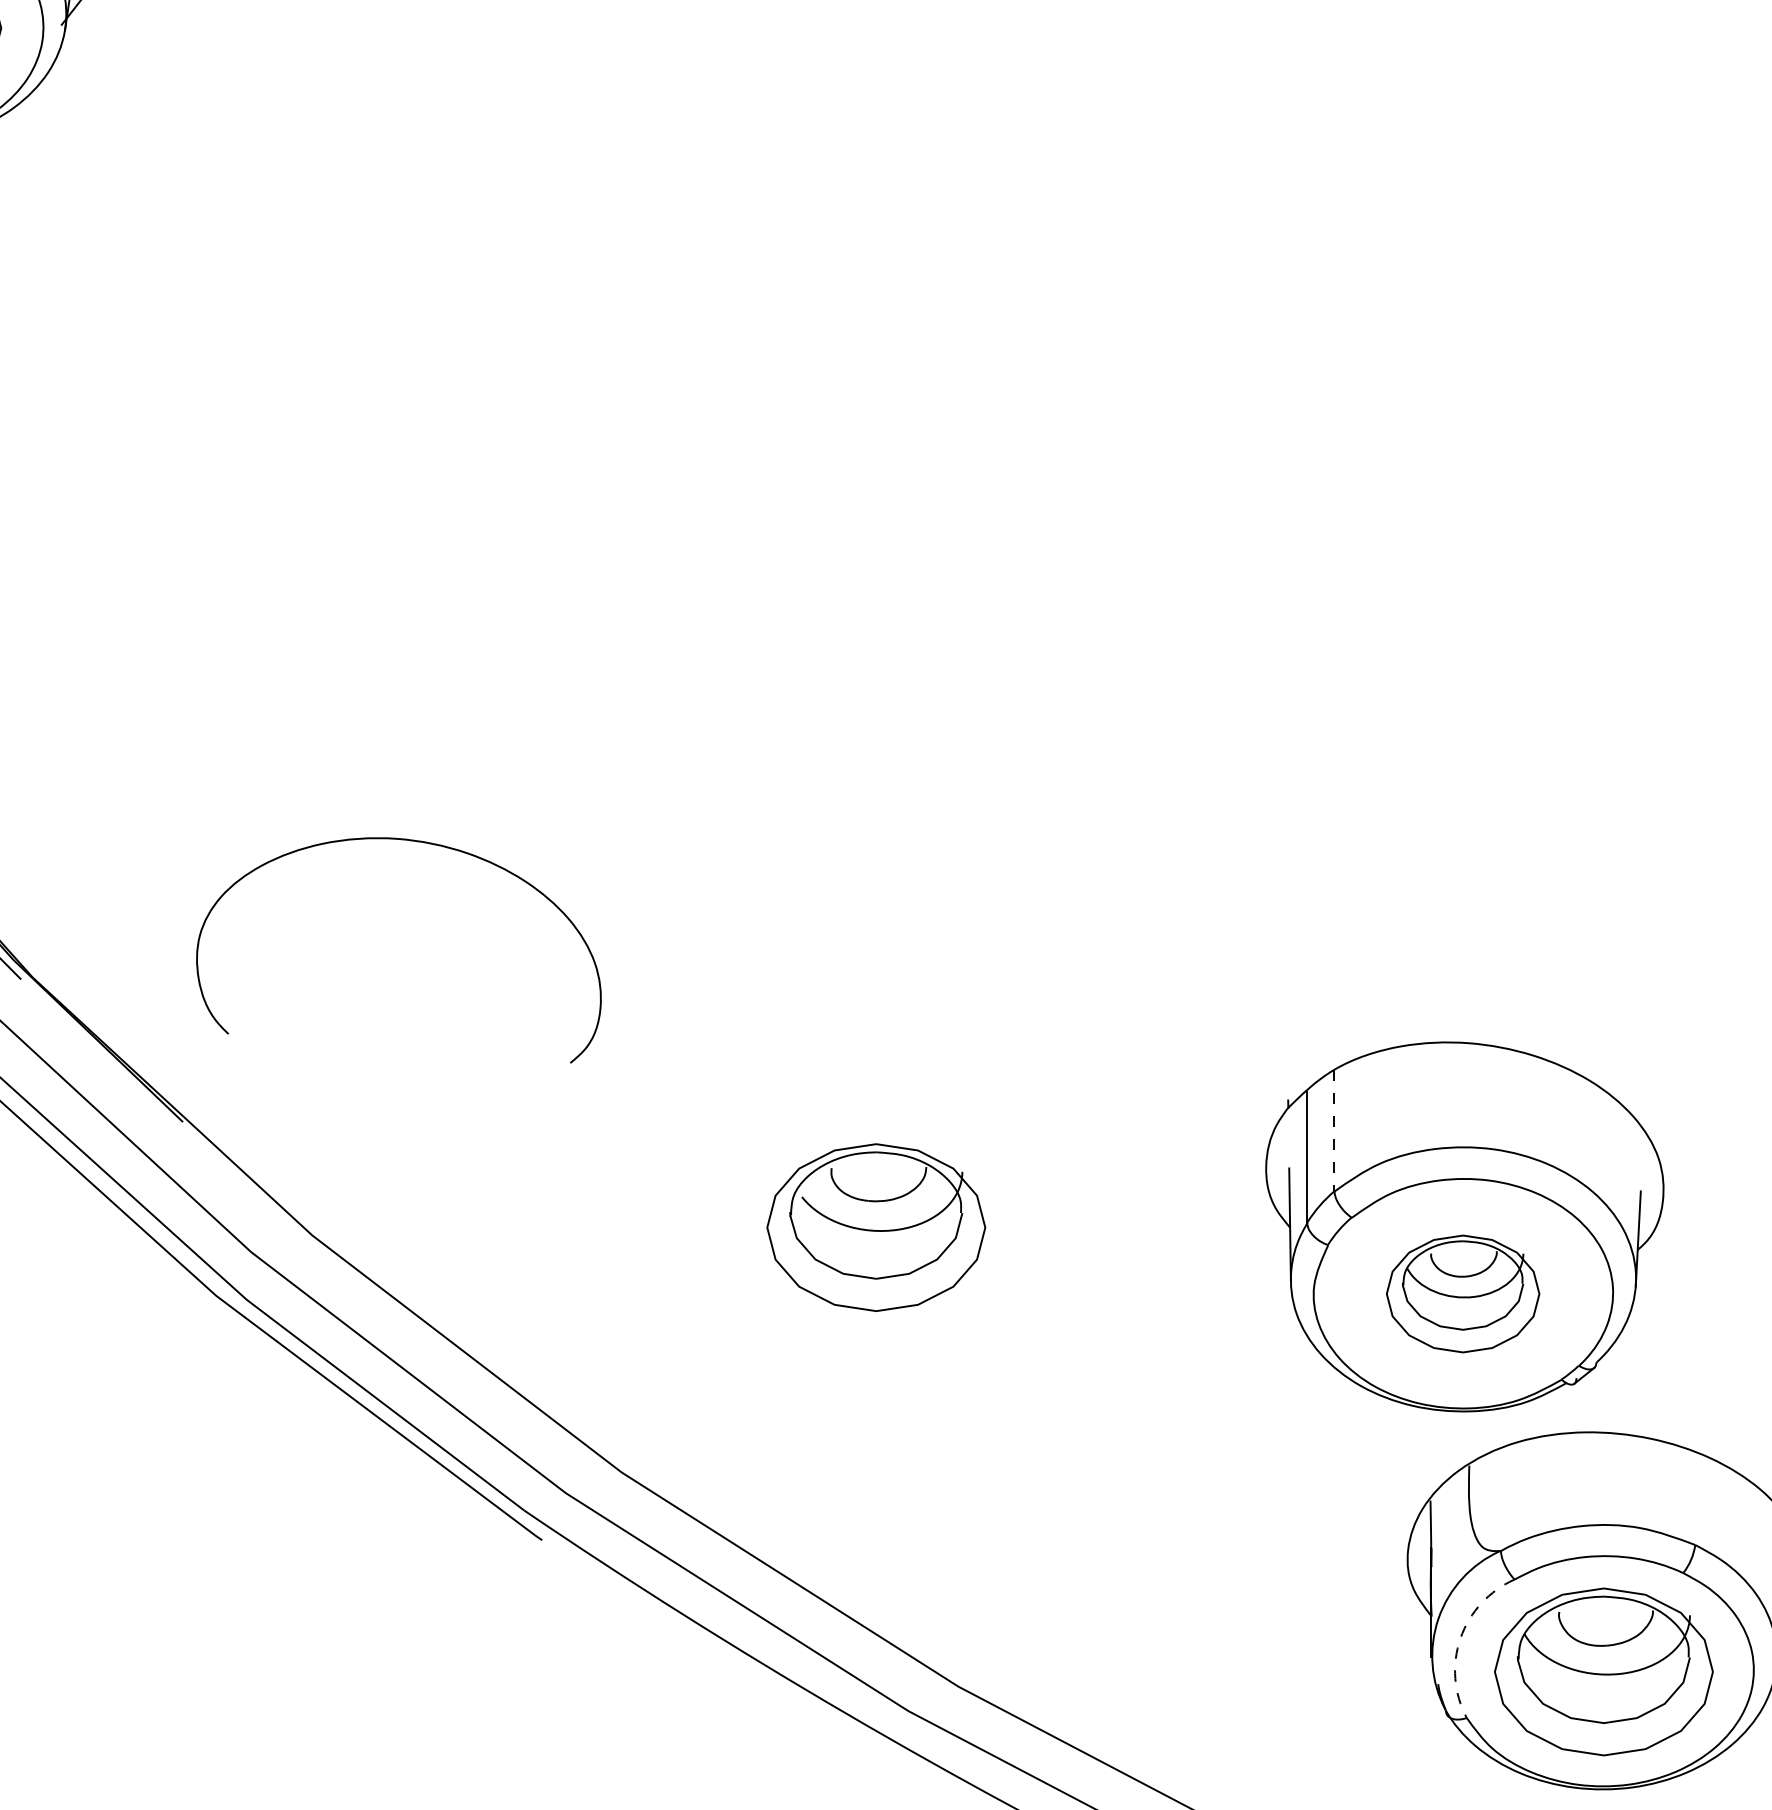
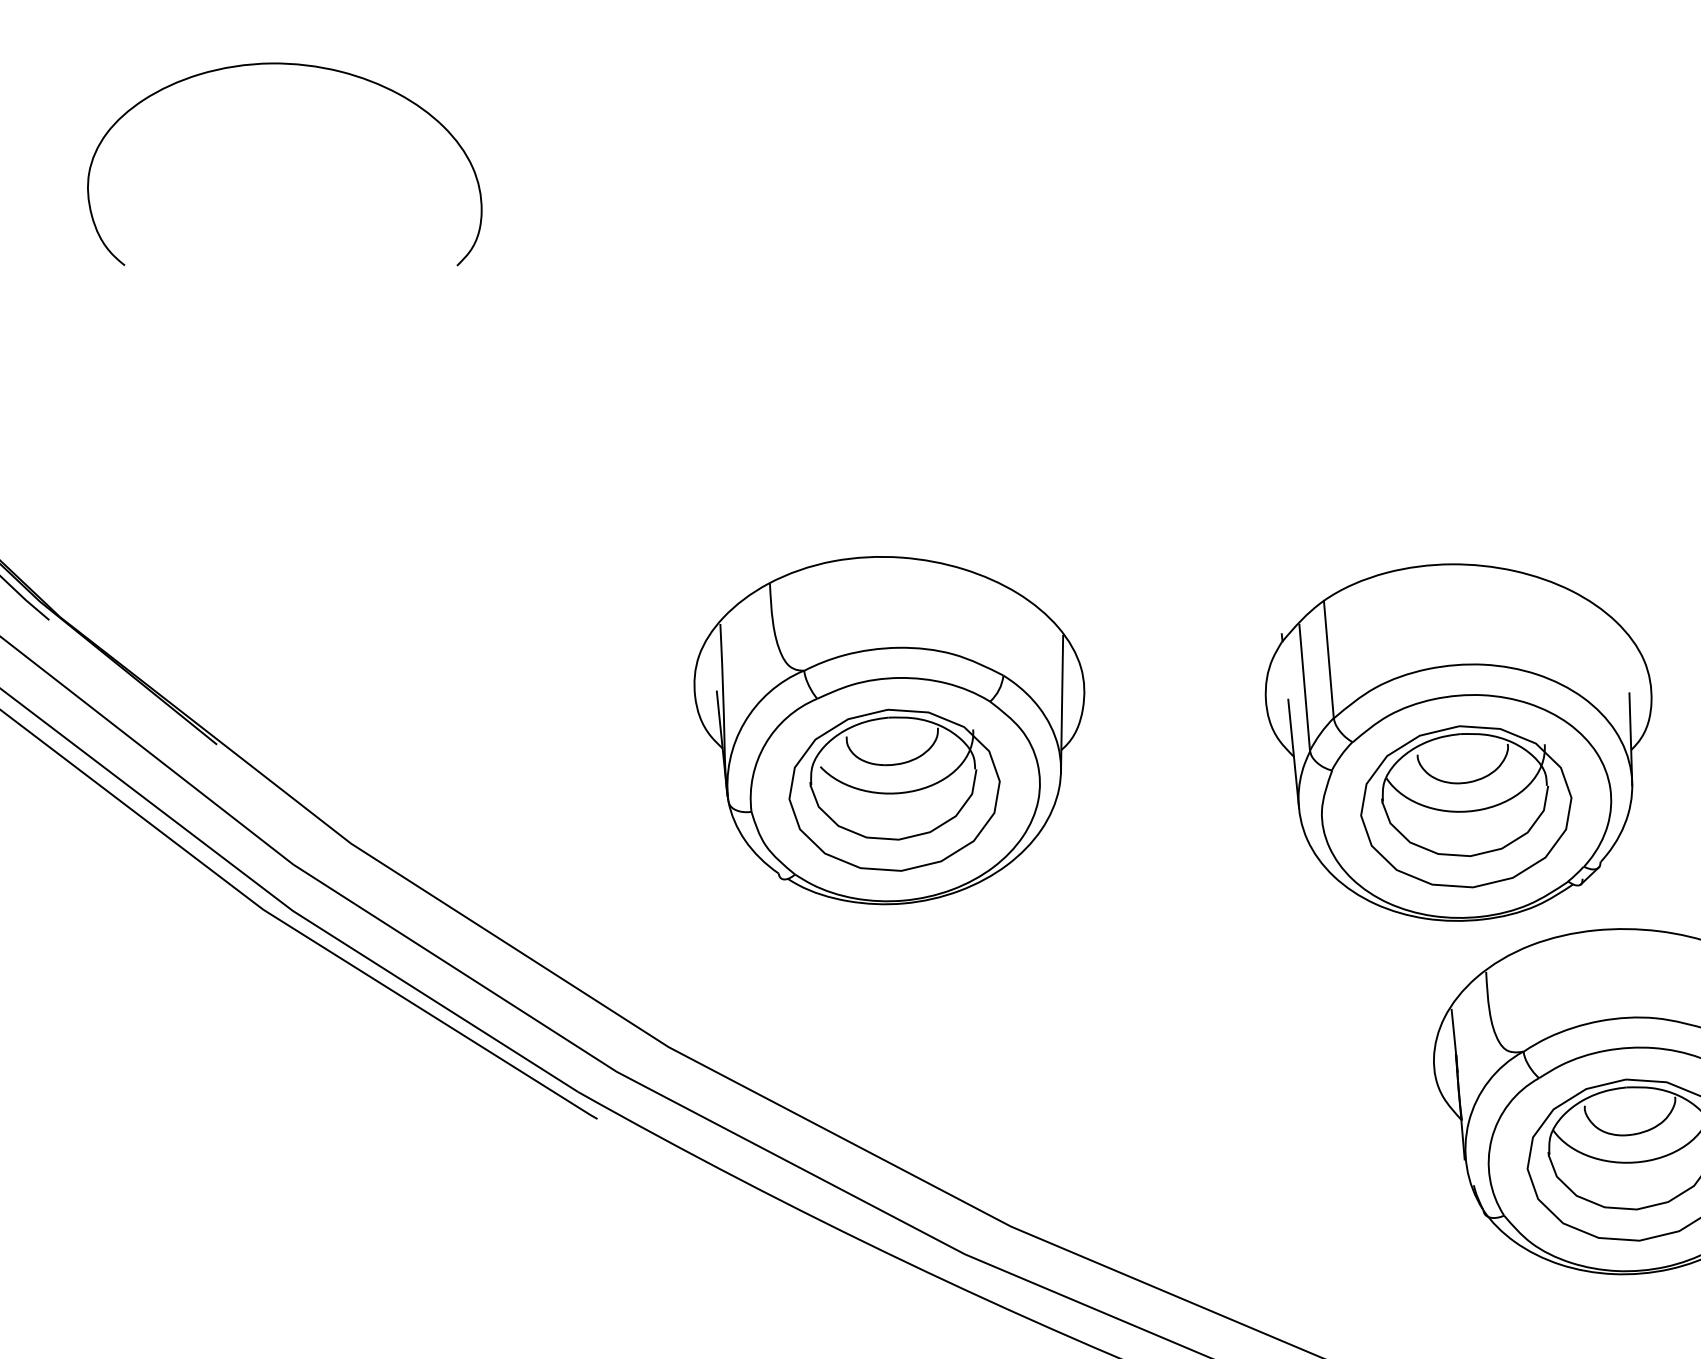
curve: (410, 841) -> (284, 64), moved
line: (1334, 1130) -> (1328, 659), dashed -> solid
part: (879, 1164) -> (892, 729), added
part: (1462, 1293) -> (1465, 806), size x1.43
arc: (1460, 1638) -> (1491, 1139), dashed -> solid

